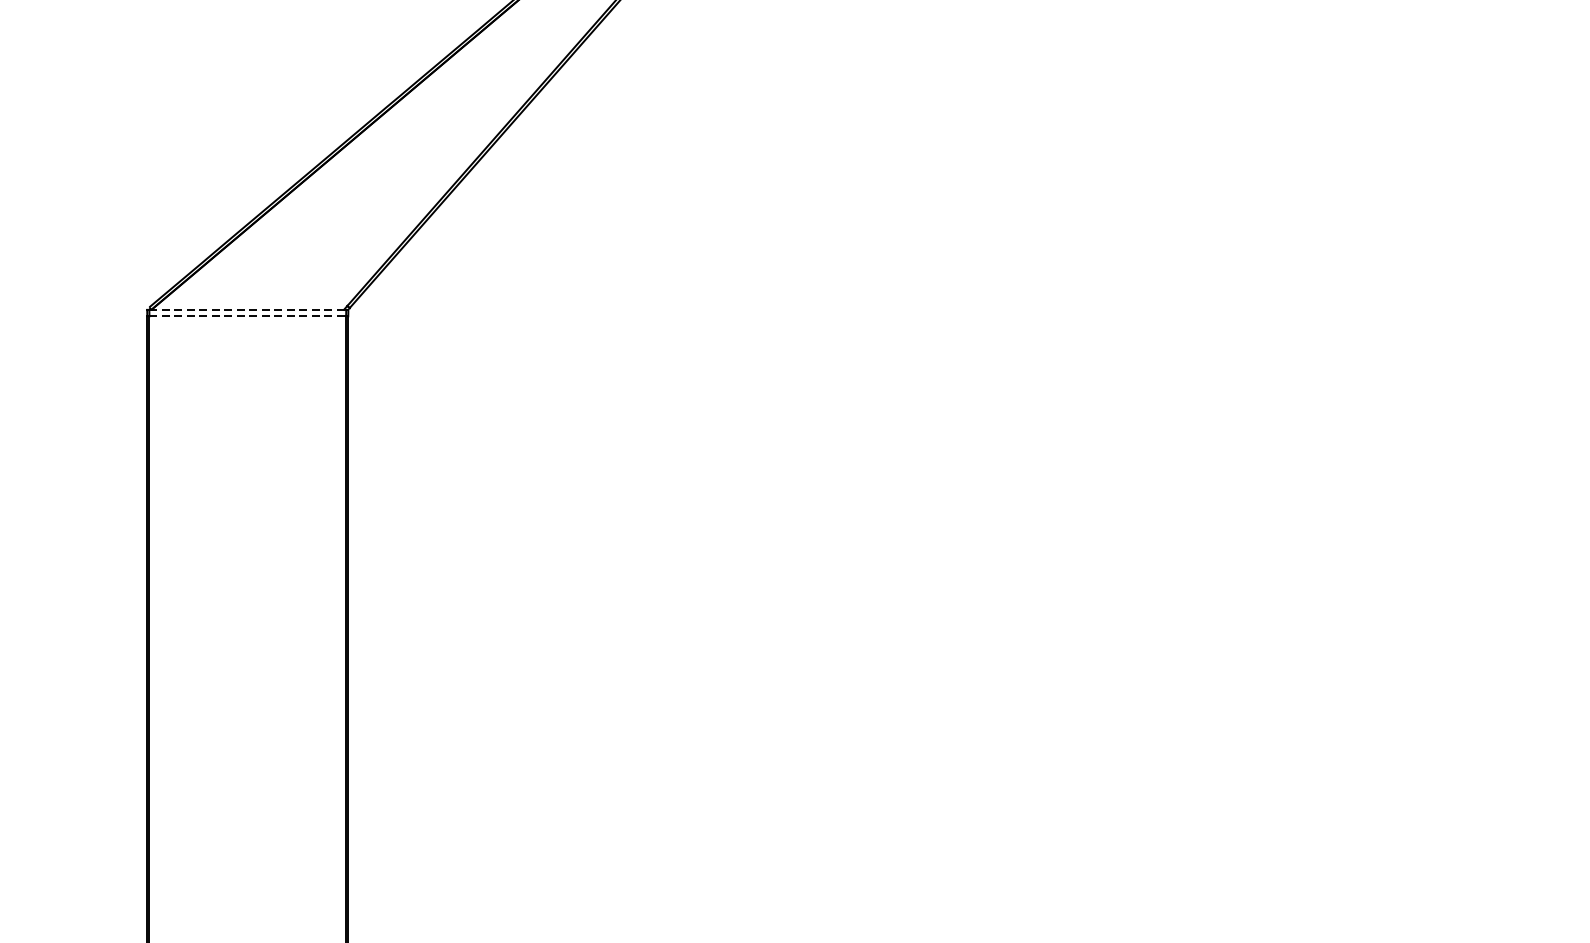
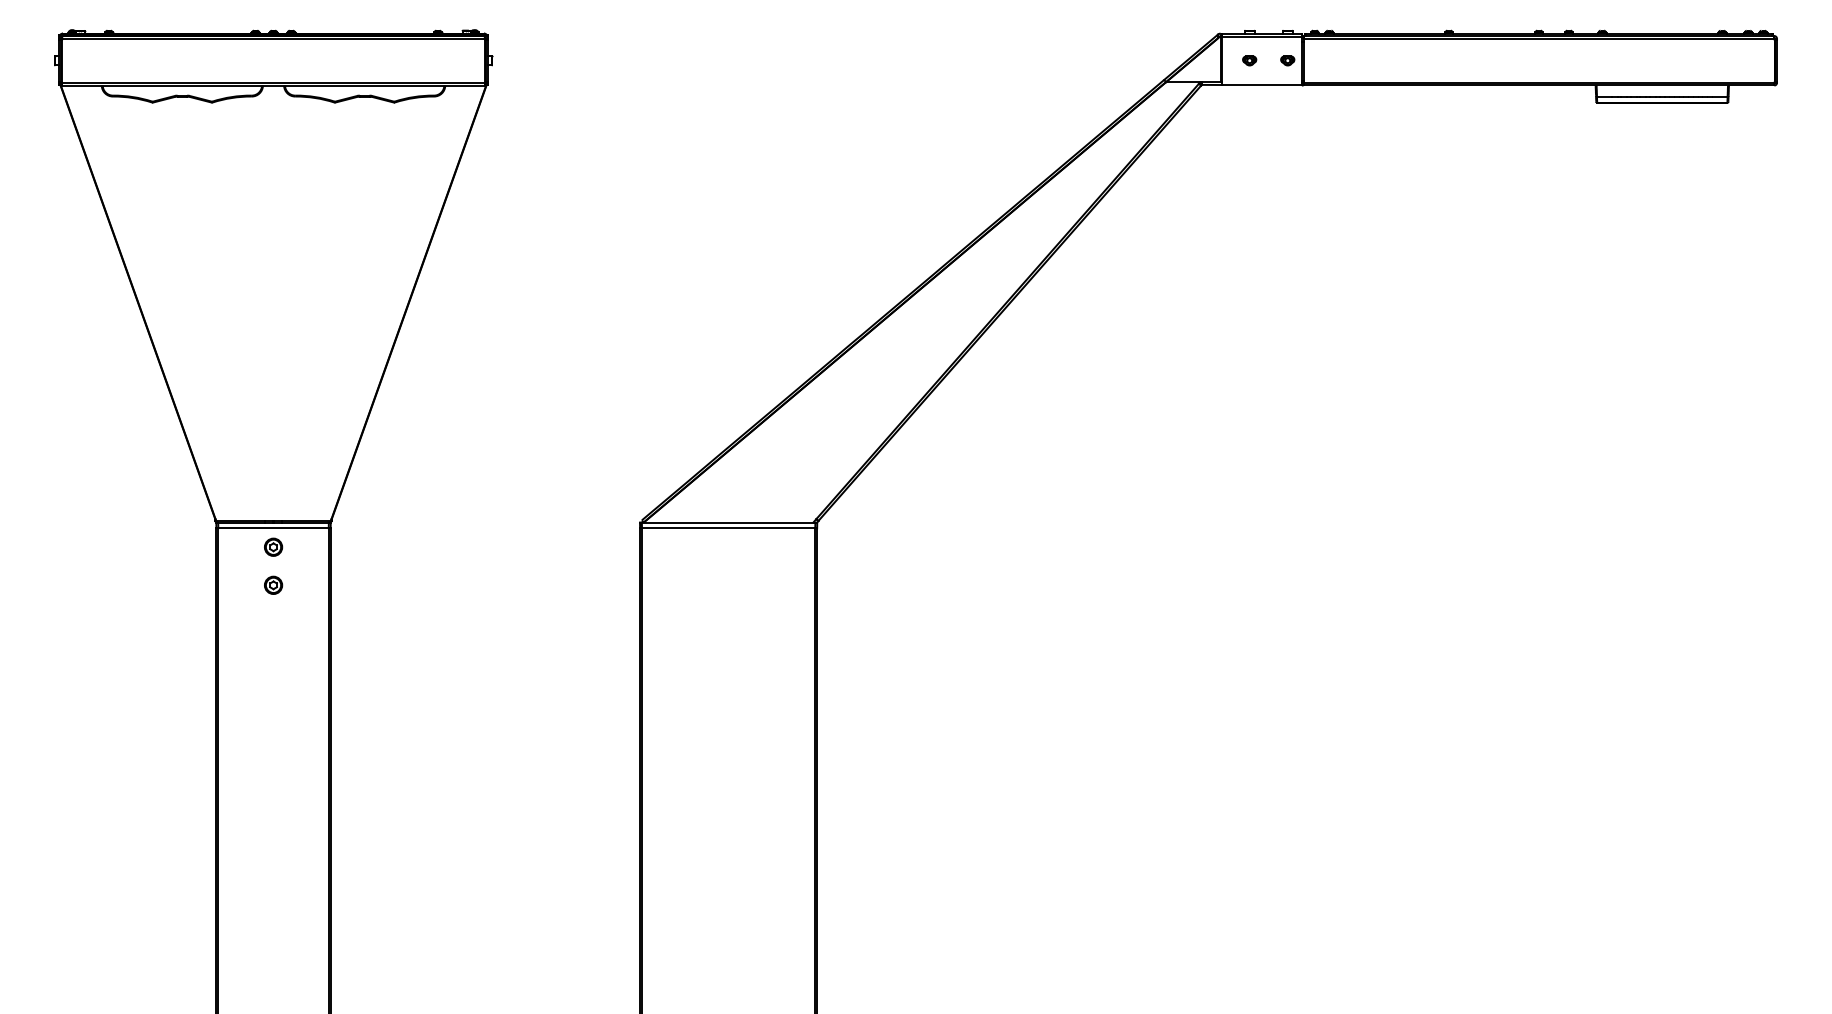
line: (247, 309) -> (728, 522), dashed -> solid
line: (247, 316) -> (728, 528), dashed -> solid

